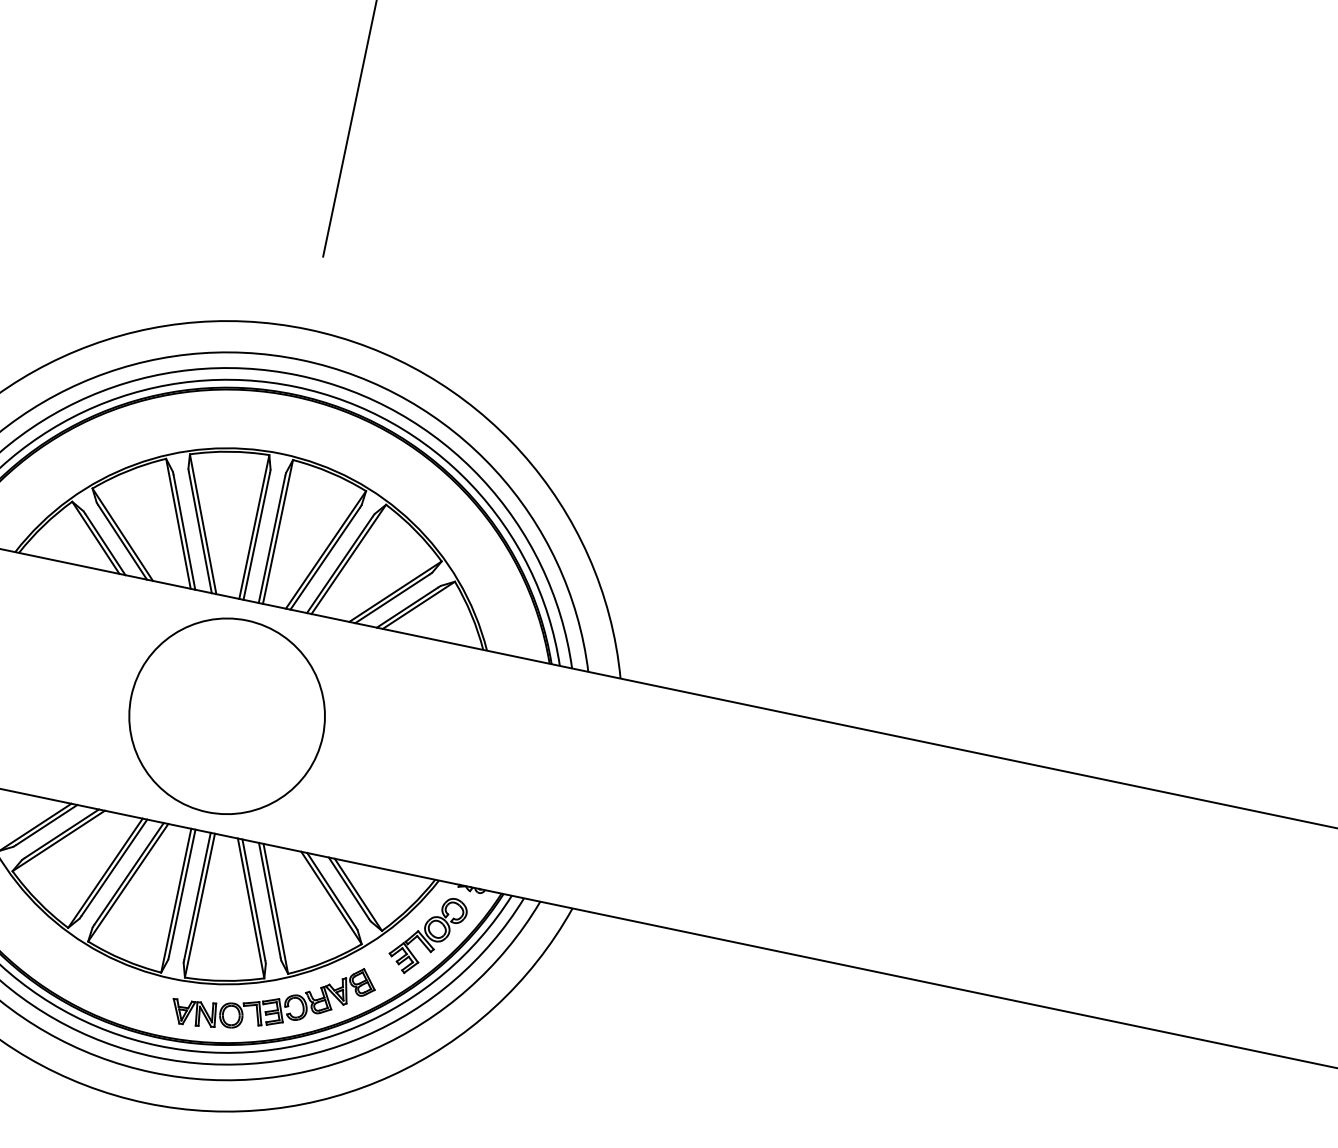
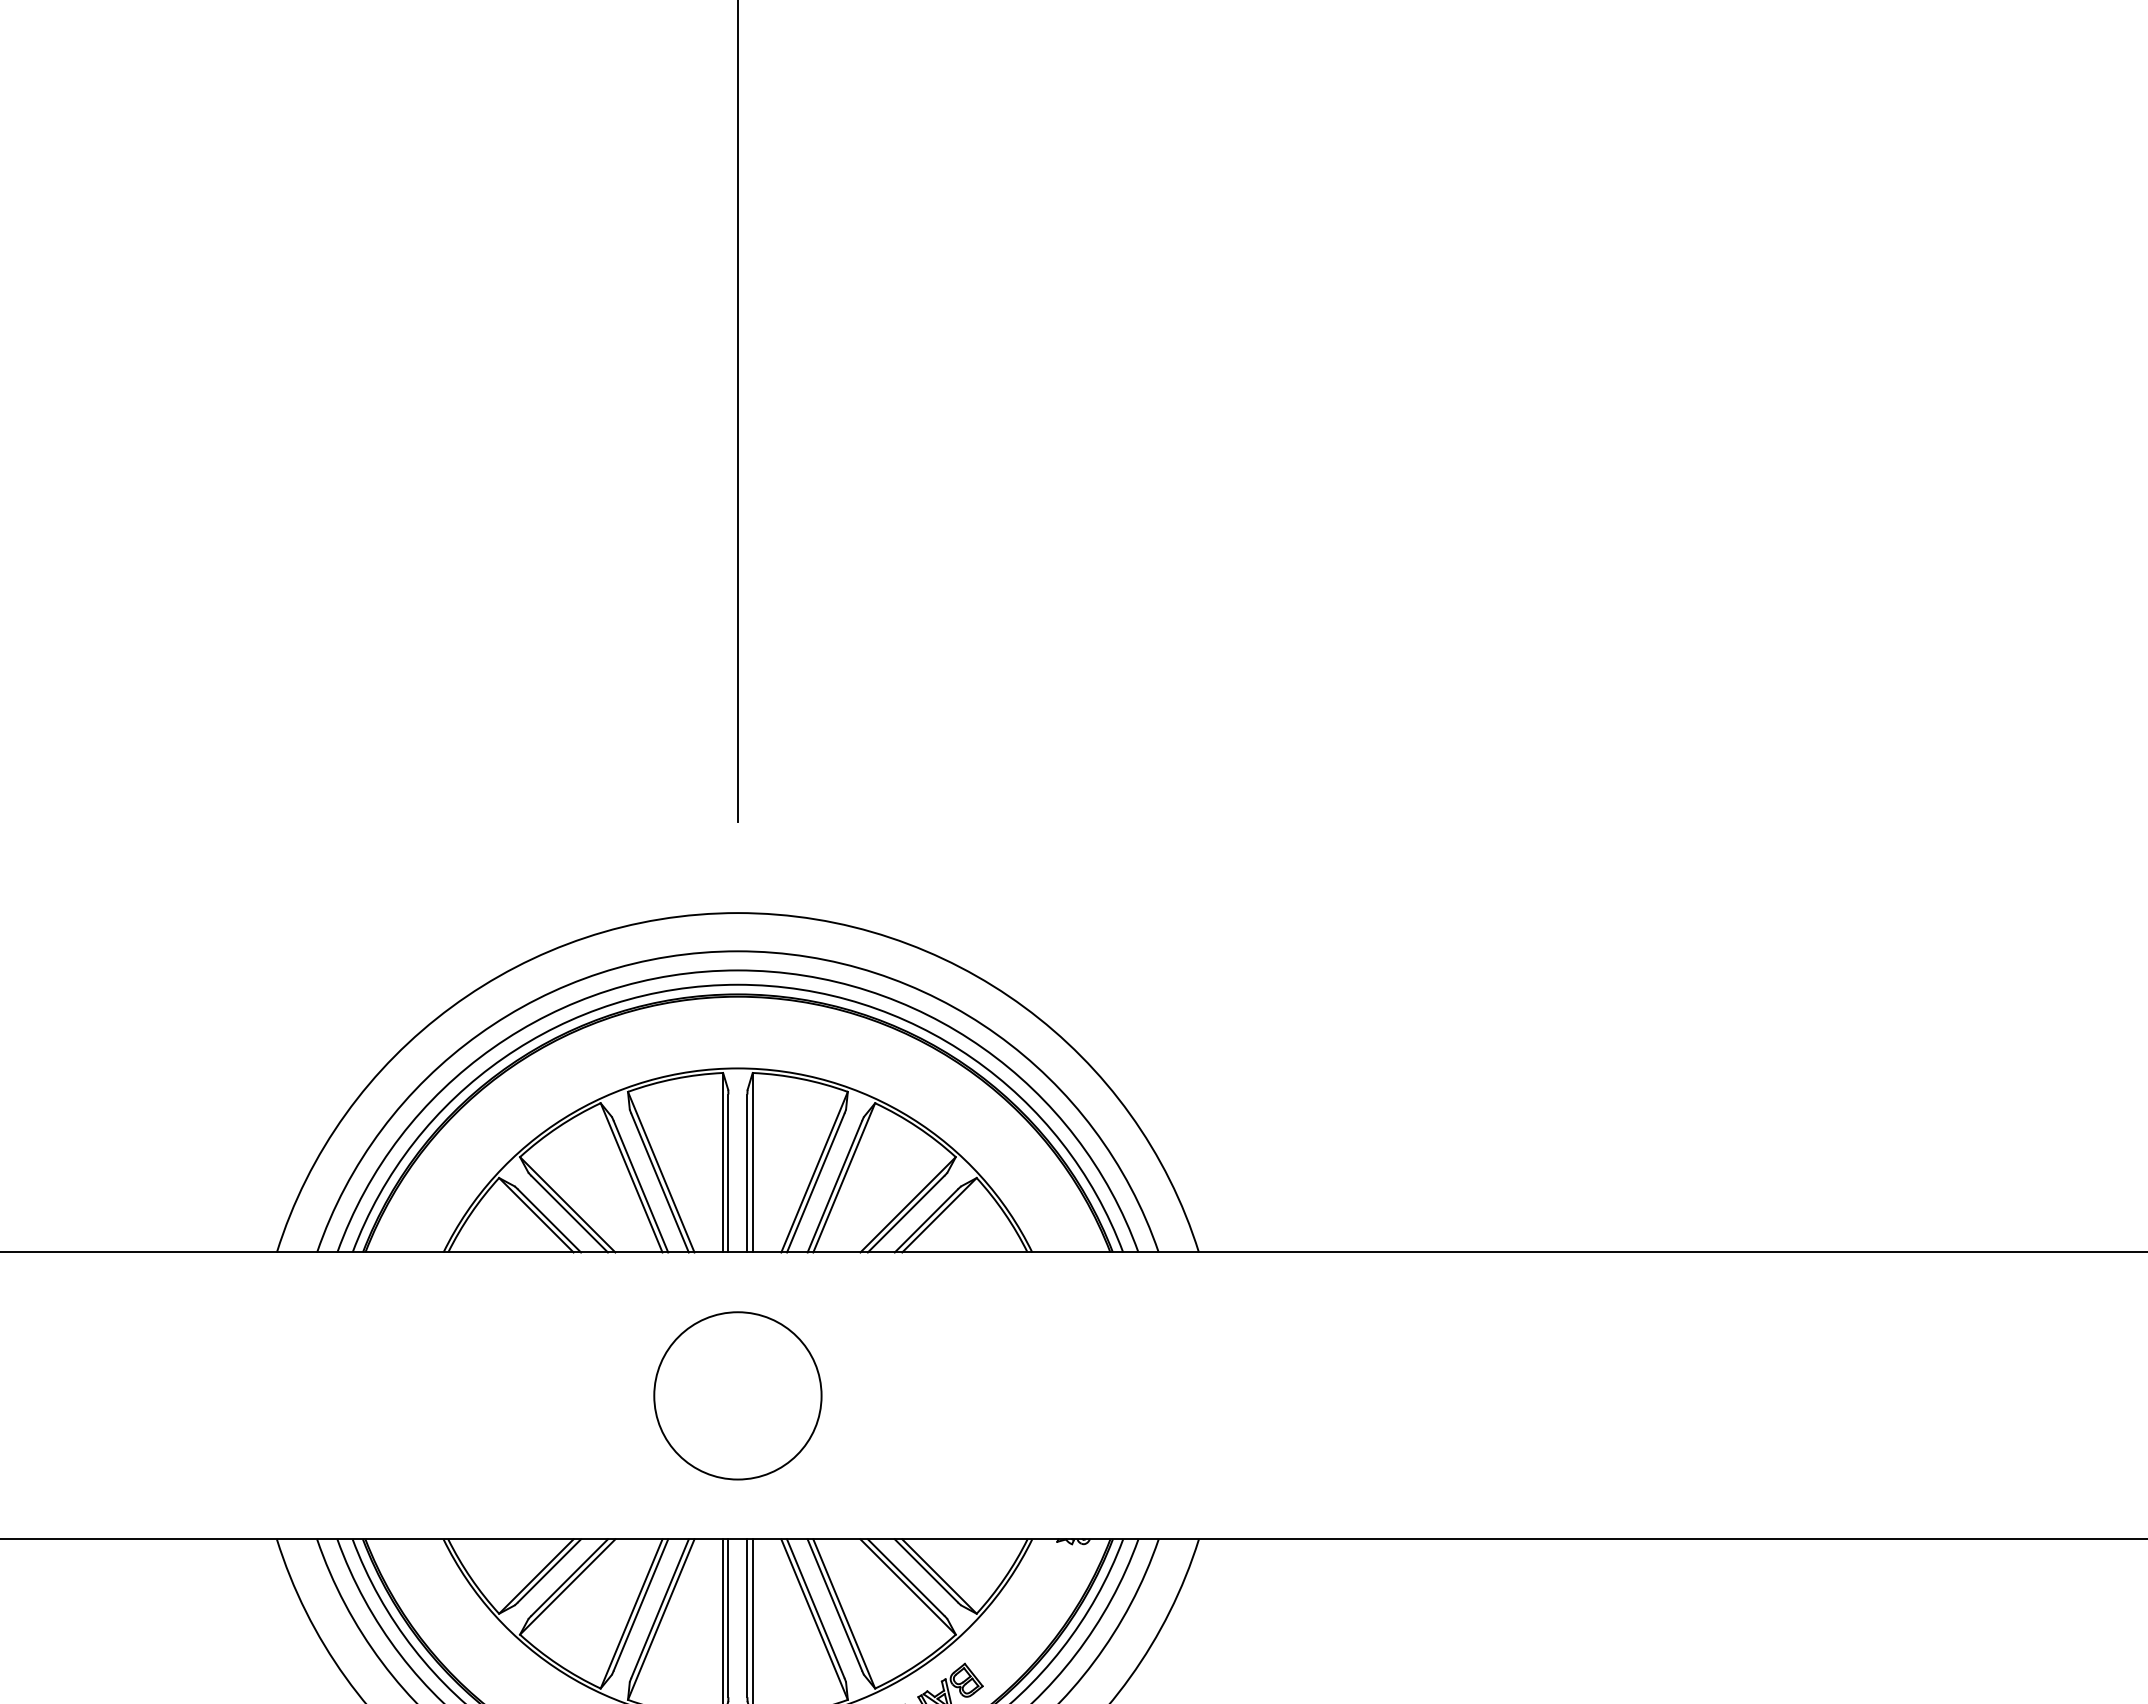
circle: (226, 715) -> (737, 1395), size x0.7
part: (427, 935) -> (1032, 1607), removed

